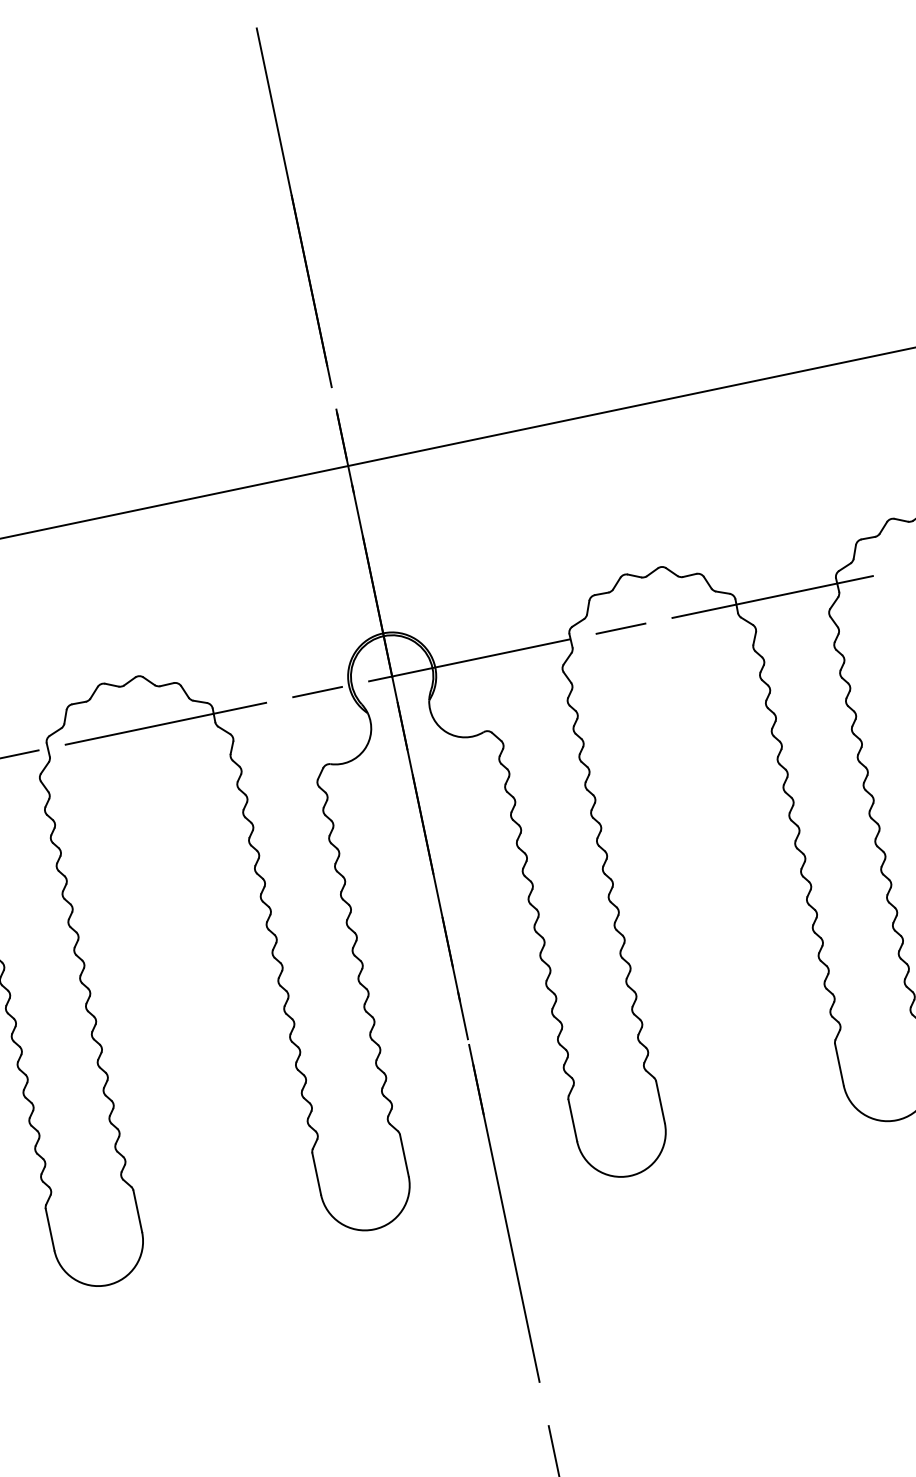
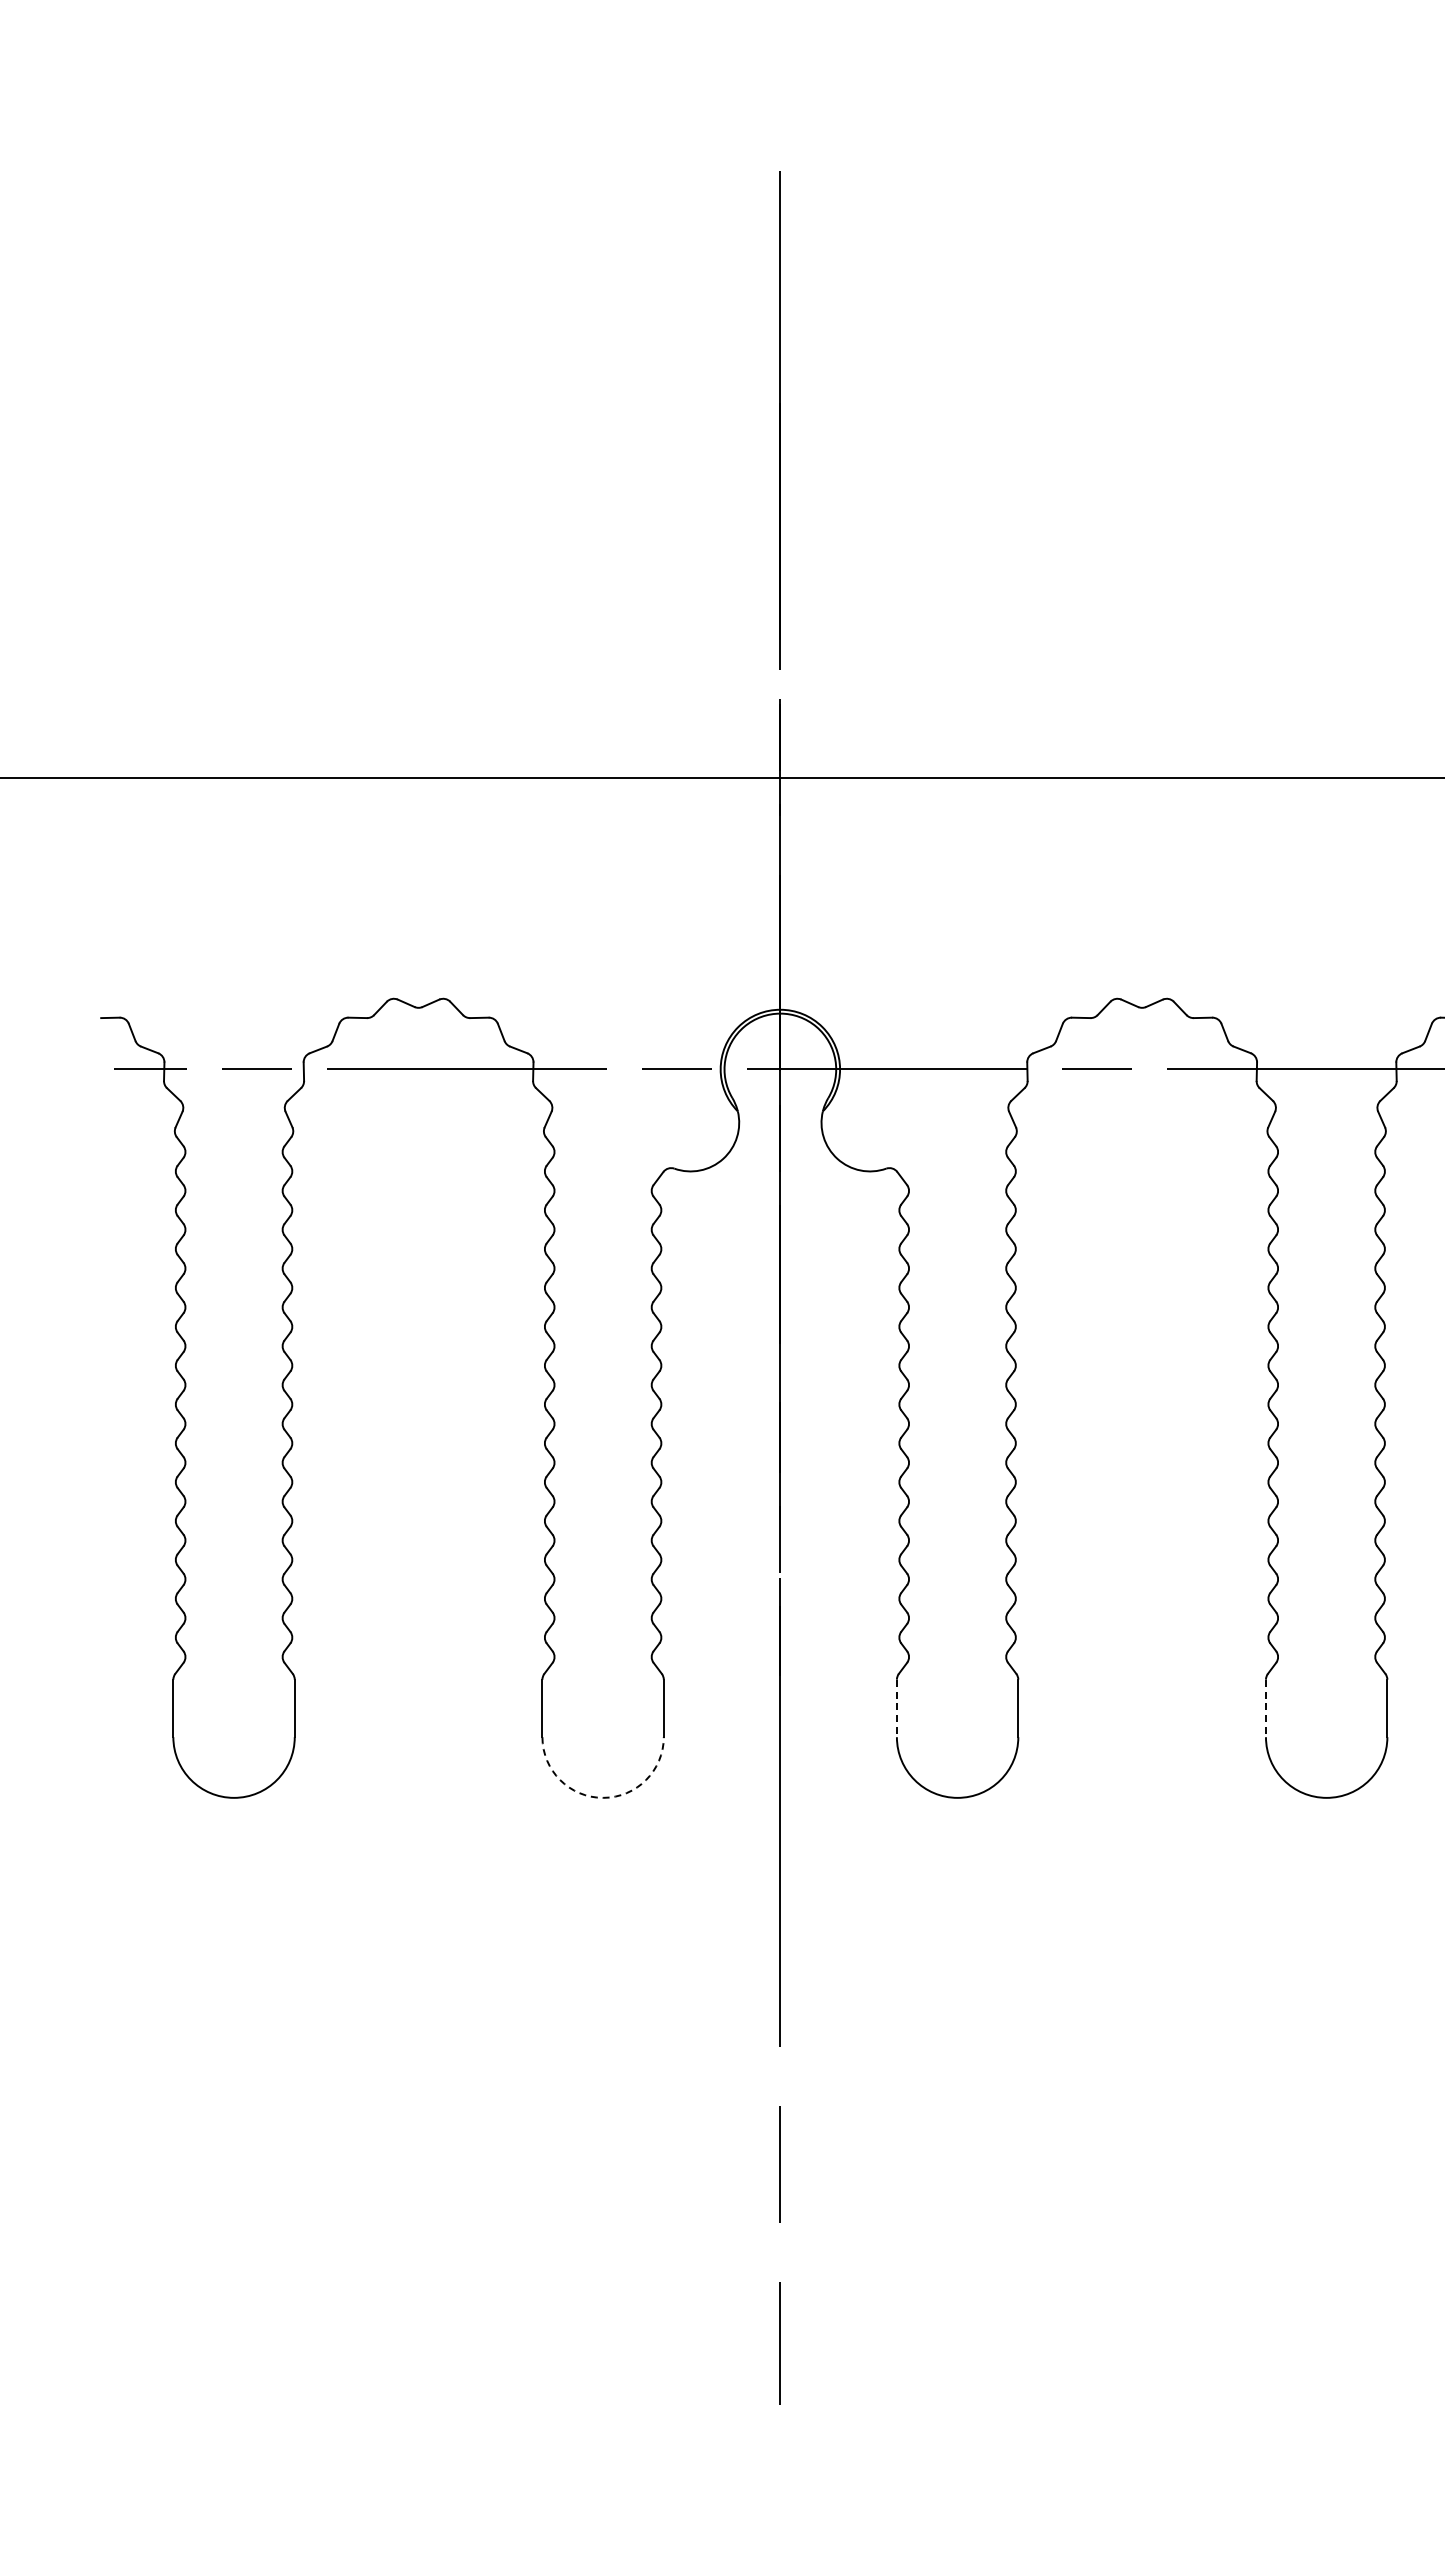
line: (839, 1064) -> (1265, 1708), solid -> dashed
line: (572, 1120) -> (896, 1708), solid -> dashed
arc: (374, 1229) -> (603, 1797), solid -> dashed

